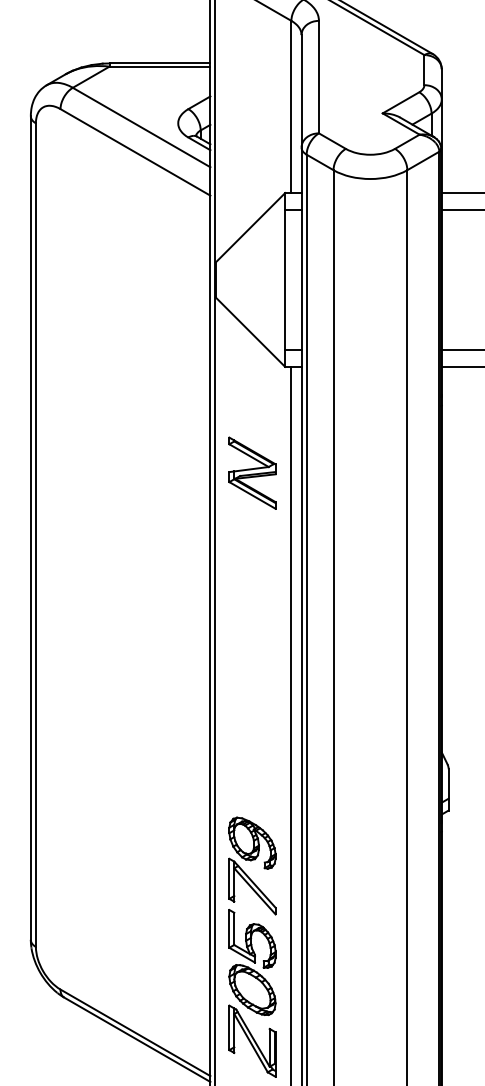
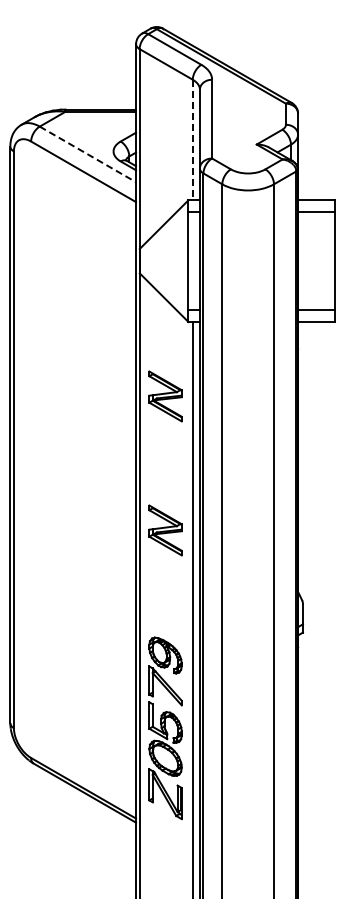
line: (290, 107) -> (192, 140), solid -> dashed
line: (140, 127) -> (87, 154), solid -> dashed
part: (252, 664) -> (165, 530), added

